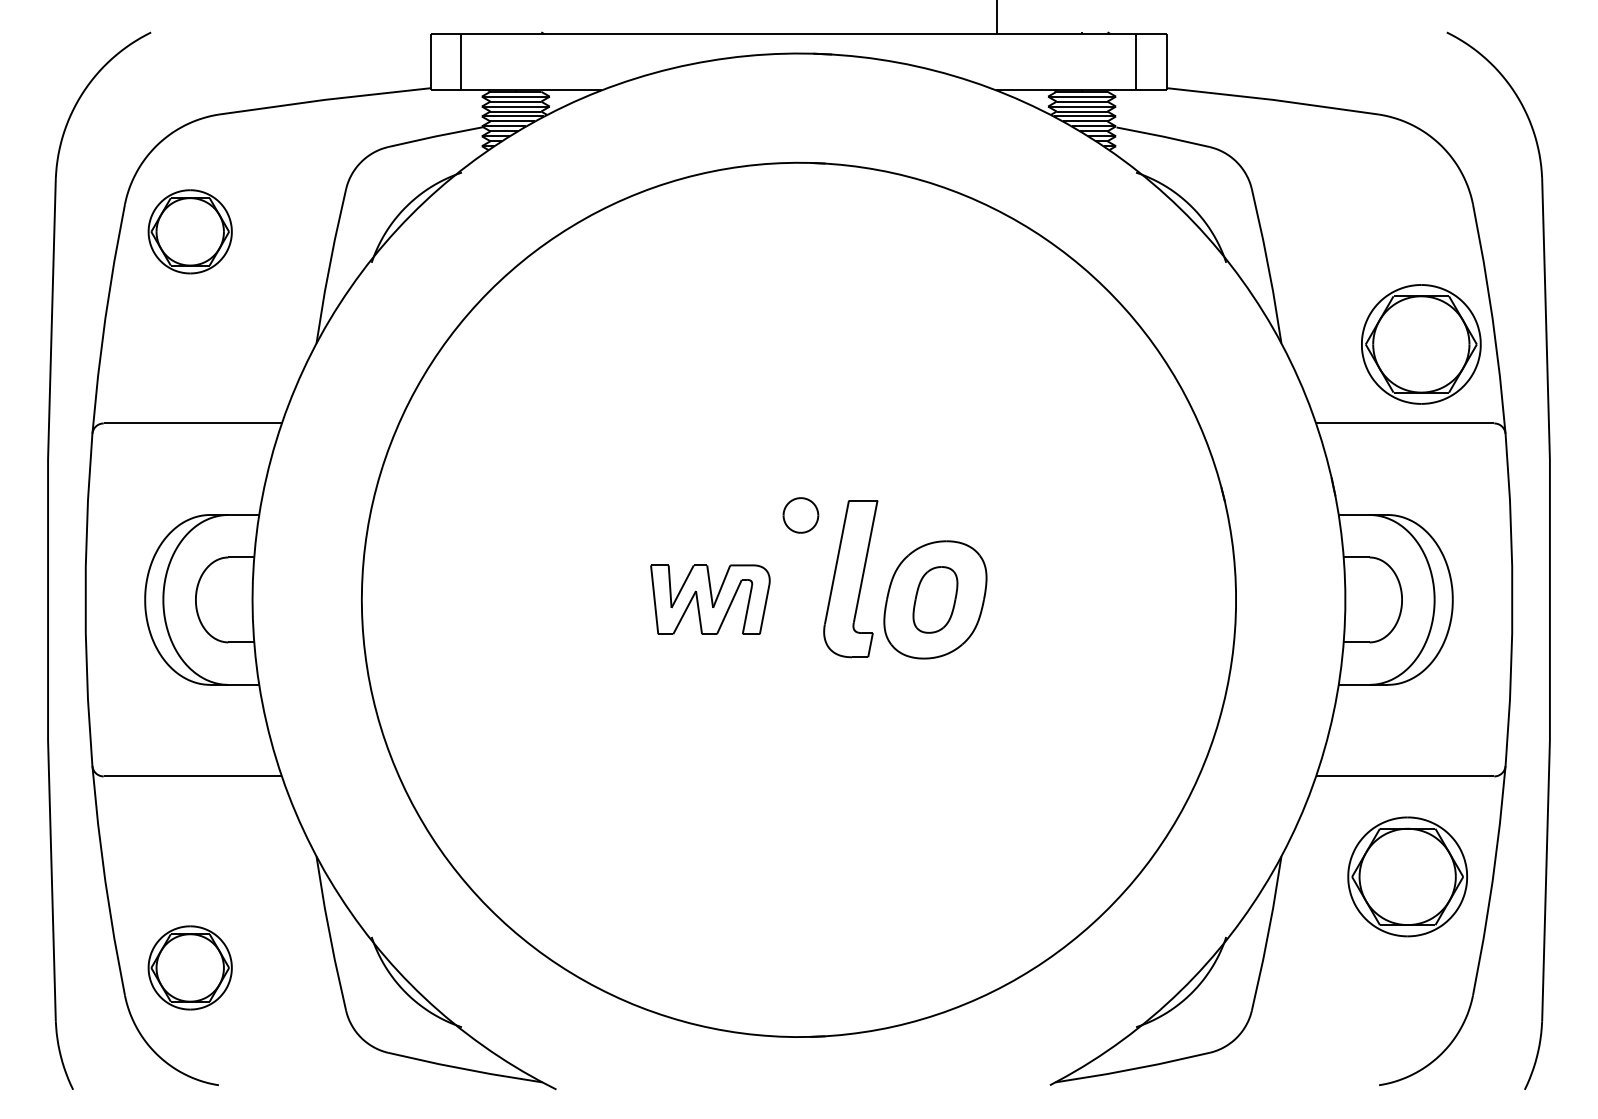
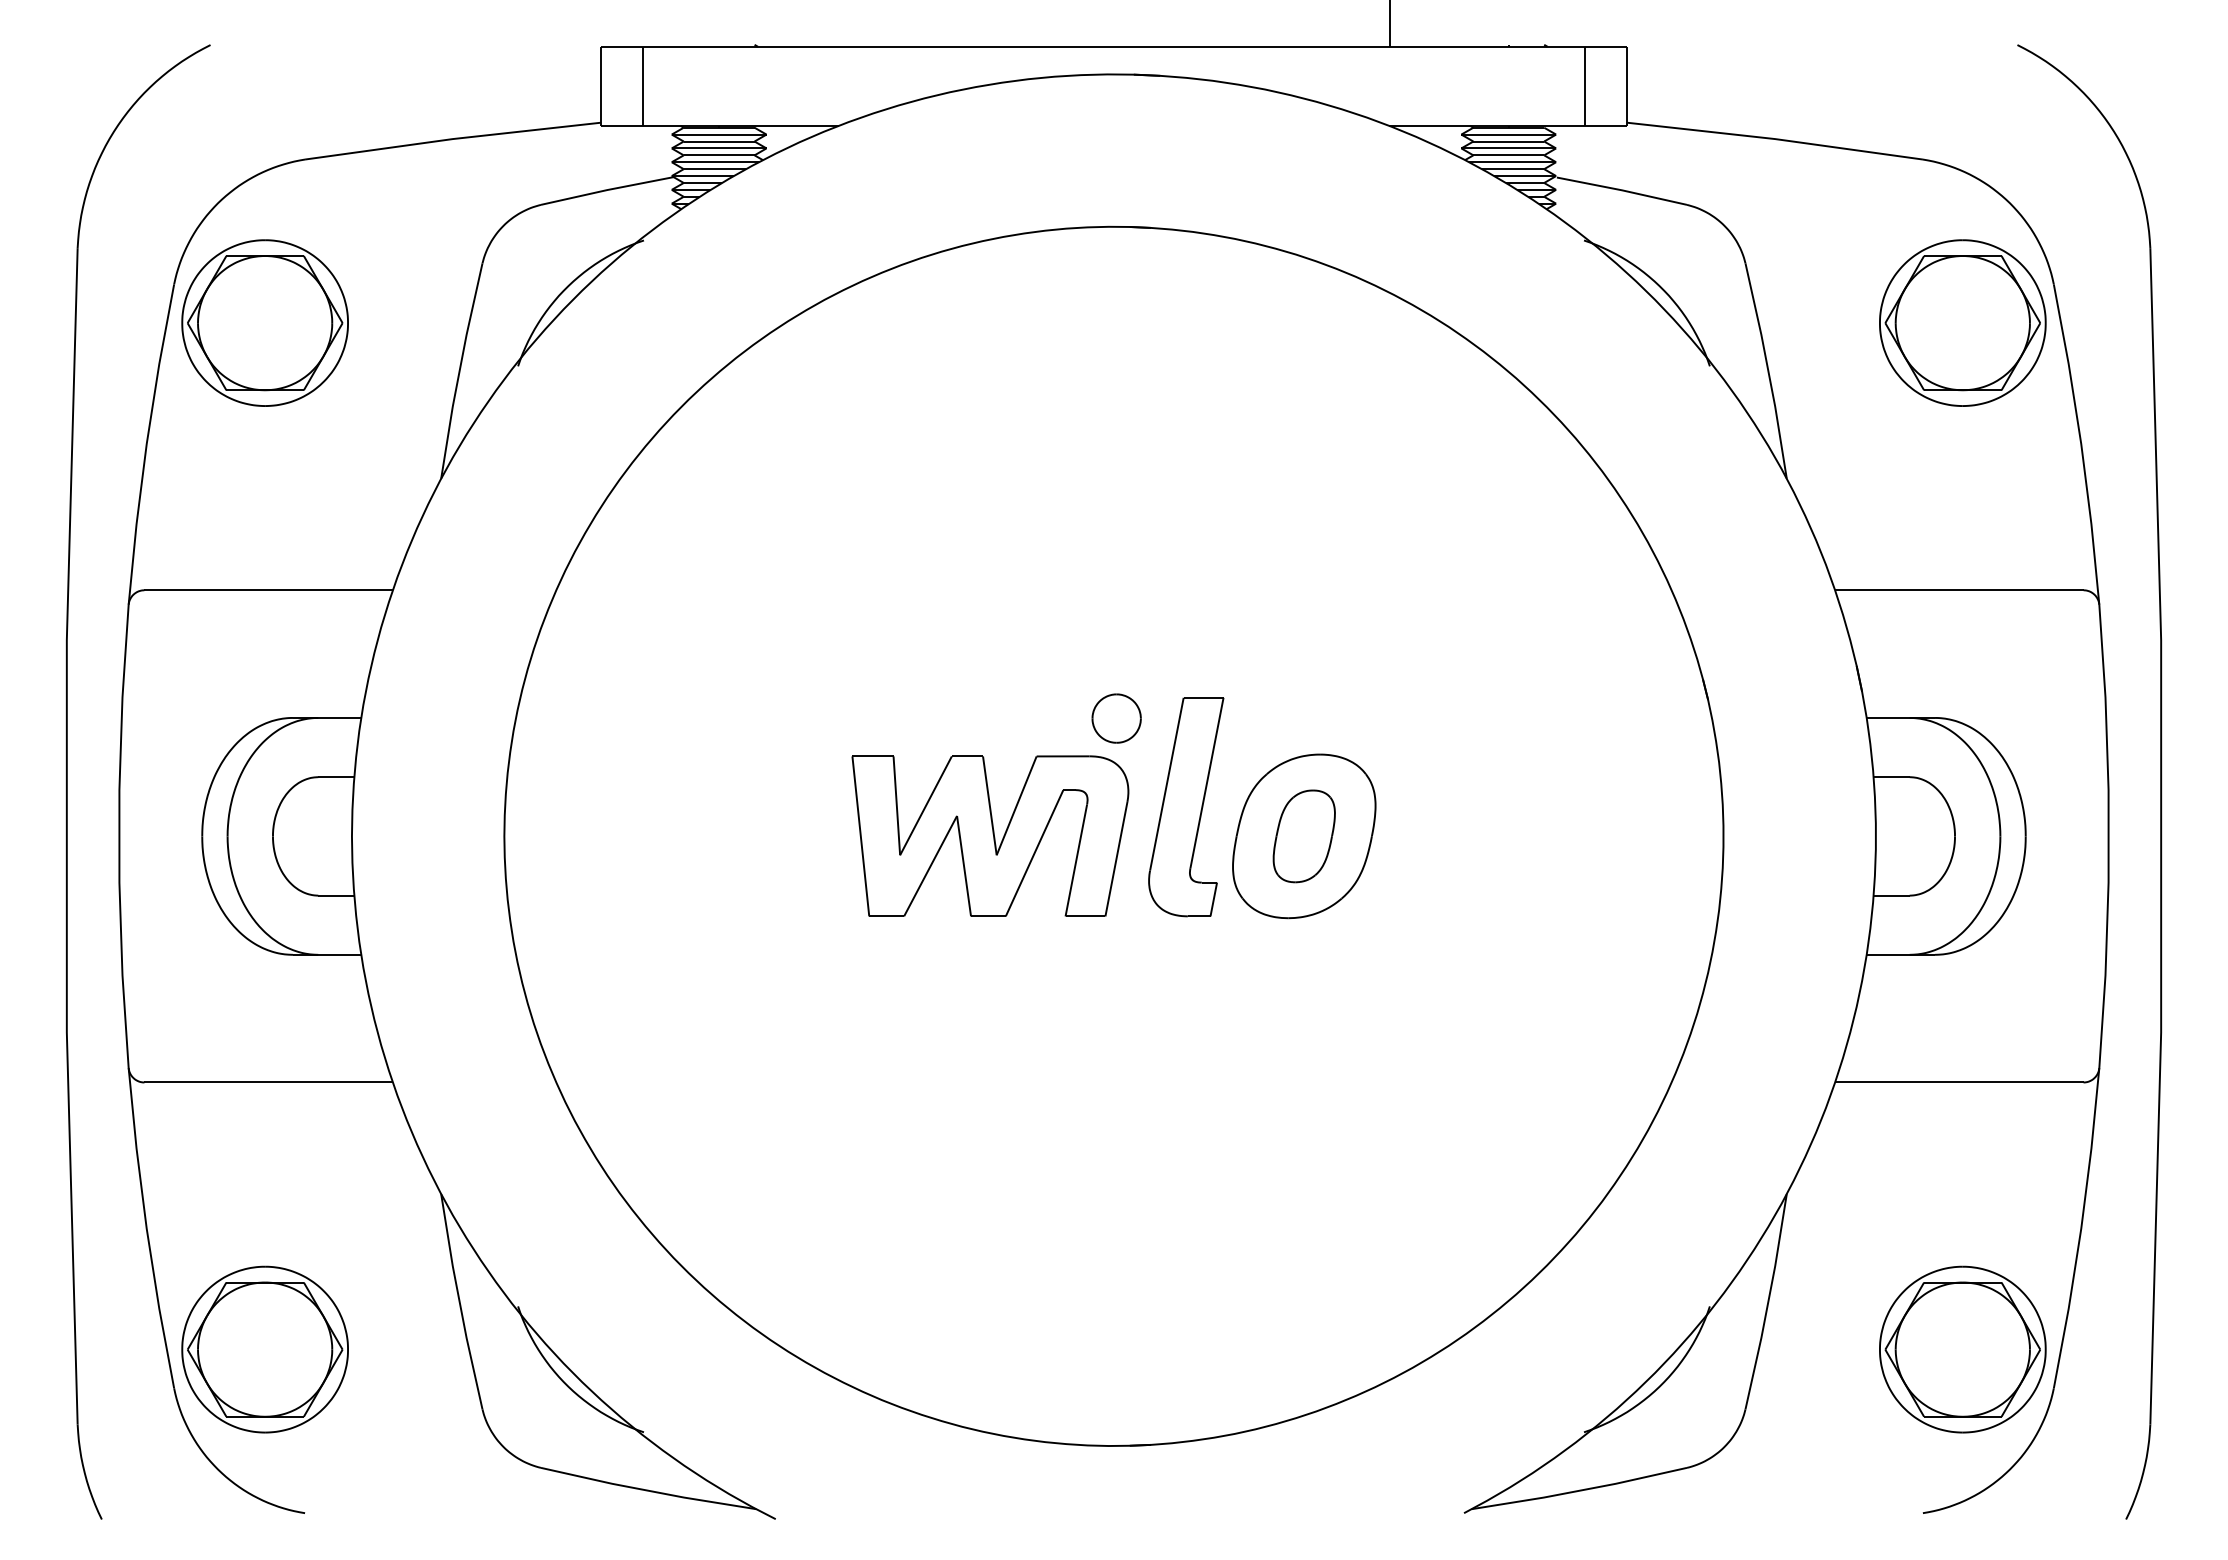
part: (189, 231) -> (264, 322), size x1.43
part: (1421, 344) -> (1962, 322), moved
part: (710, 599) -> (990, 835), size x1.67
part: (1407, 876) -> (1962, 1349), moved
part: (189, 967) -> (264, 1349), size x1.43

